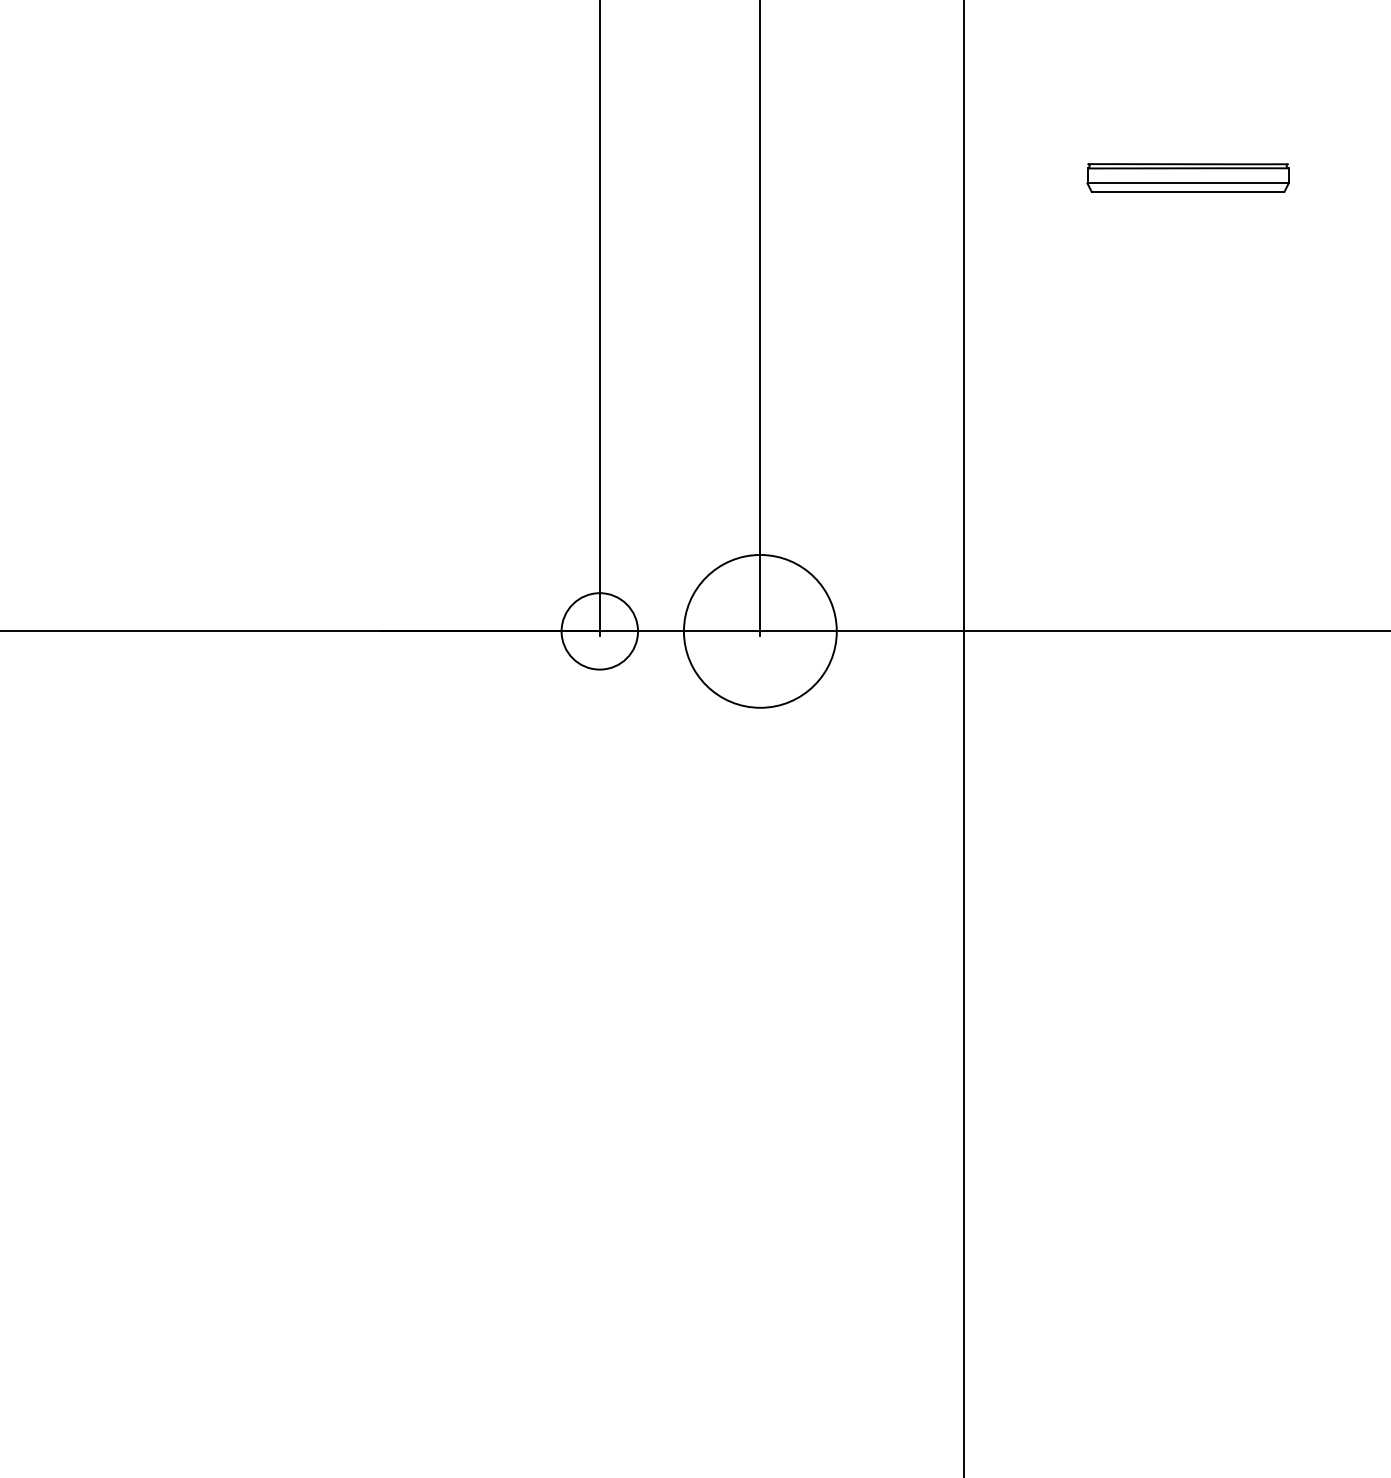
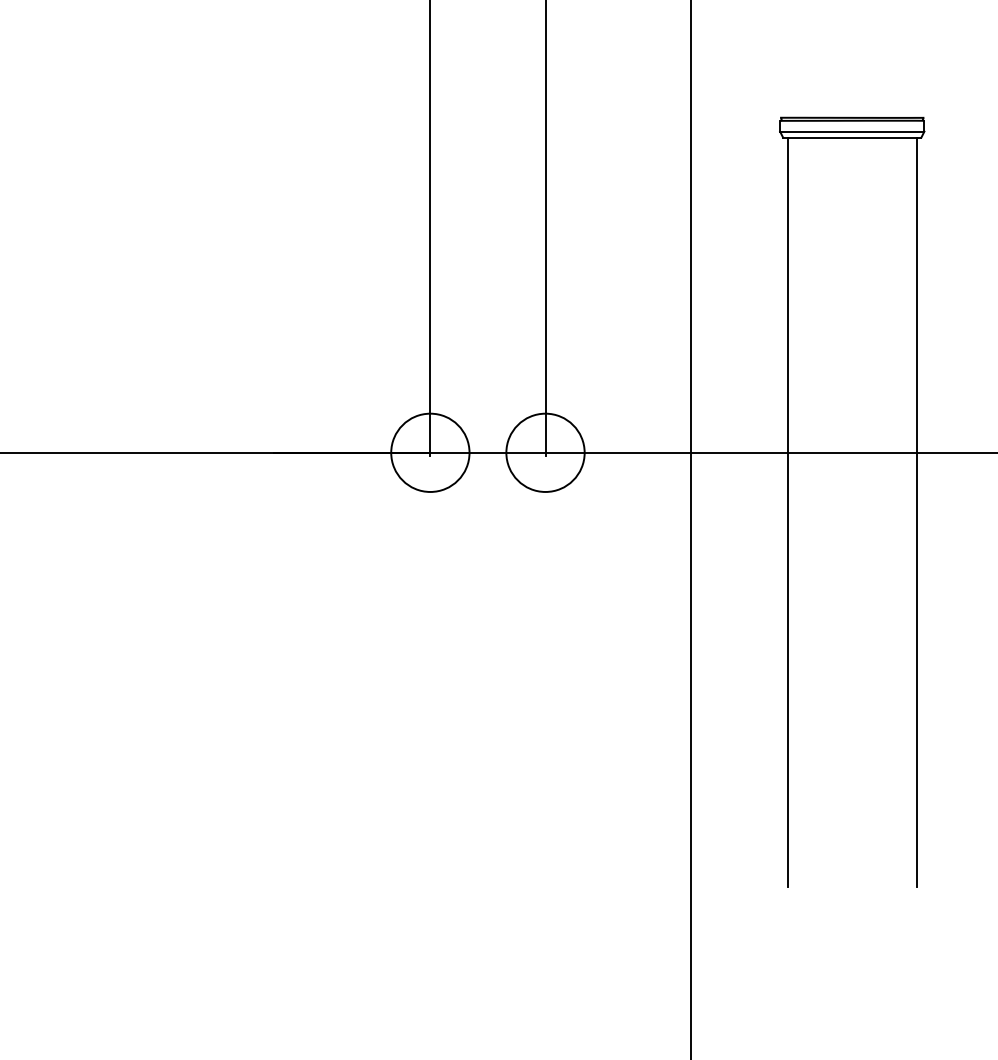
circle: (599, 630) -> (430, 452), size x1.43
circle: (759, 630) -> (544, 452), size x0.71
line: (1098, 713) -> (787, 511), added
line: (1278, 713) -> (917, 511), added

